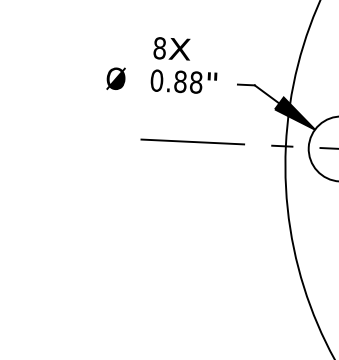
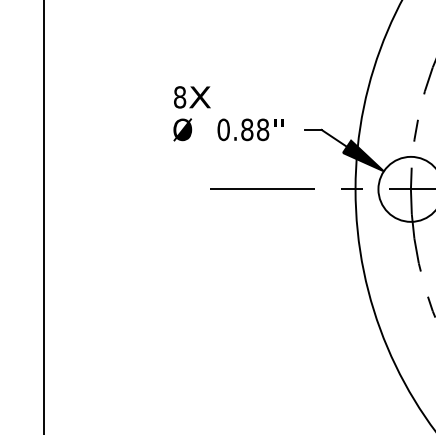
text: (172, 49) -> (192, 97), moved

